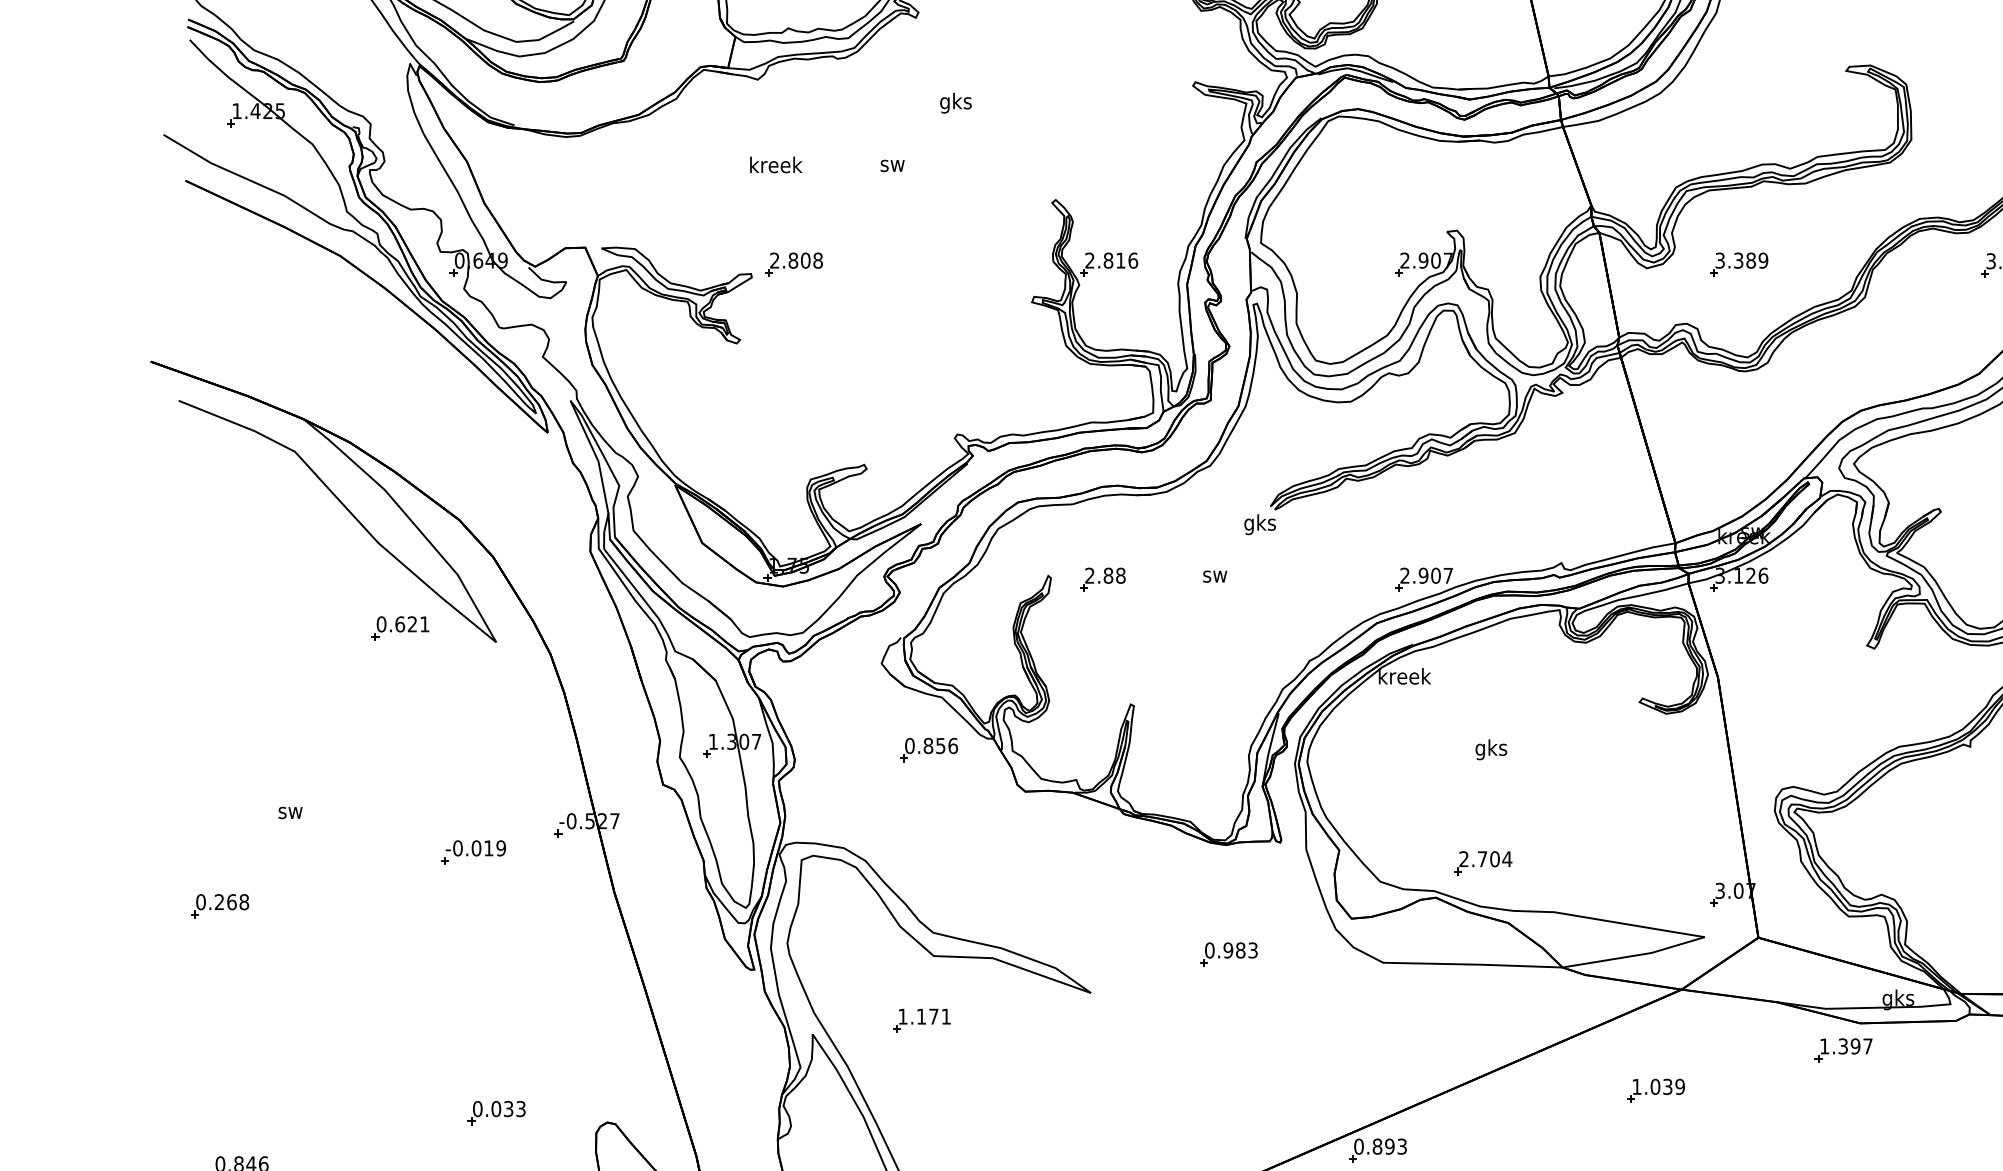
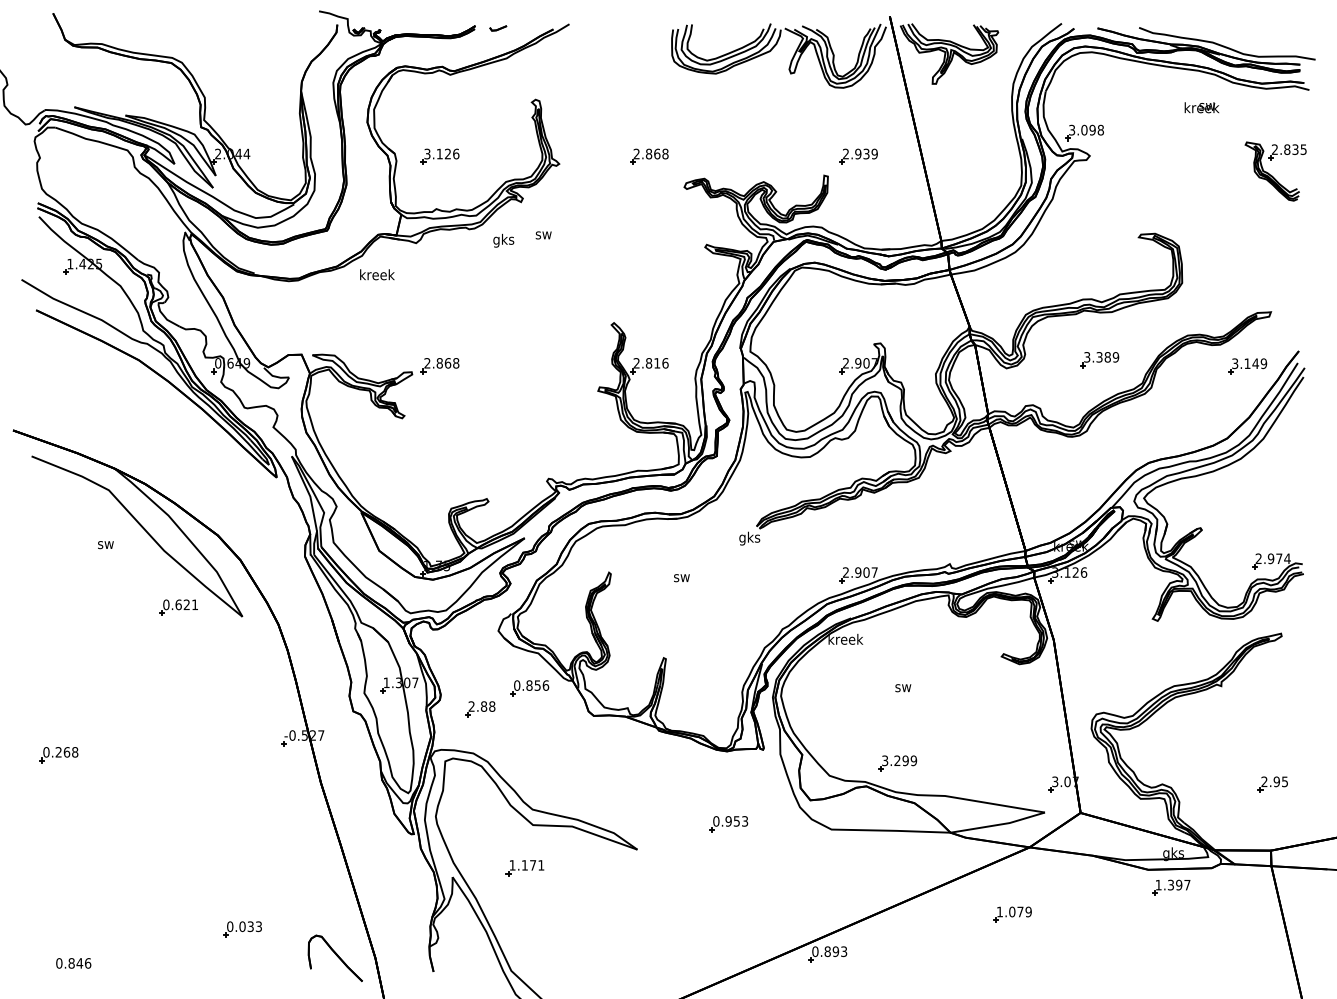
text: (955, 102) -> (503, 240), moved
text: (776, 164) -> (377, 274), moved
text: (892, 166) -> (543, 235), moved
text: (806, 260) -> (448, 363), 2.808 -> 2.868
part: (1738, 265) -> (1099, 360), moved
text: (1214, 577) -> (681, 578), moved
part: (1103, 580) -> (480, 709), moved
text: (1490, 750) -> (902, 688), gks -> sw
text: (289, 813) -> (105, 545), moved
part: (472, 852) -> (226, 756), removed
text: (1485, 858) -> (899, 760), 2.704 -> 3.299
part: (219, 906) -> (58, 755), moved
text: (1240, 950) -> (736, 821), 0.983 -> 0.953
part: (1844, 1050) -> (1171, 887), moved
text: (1667, 1086) -> (1020, 911), 1.039 -> 1.079

